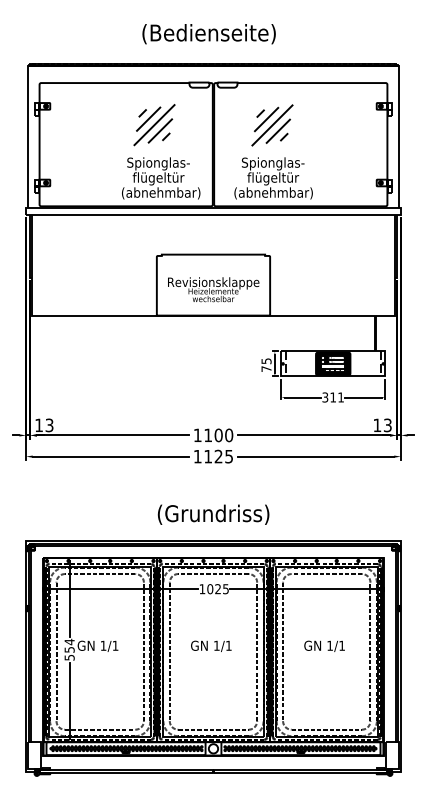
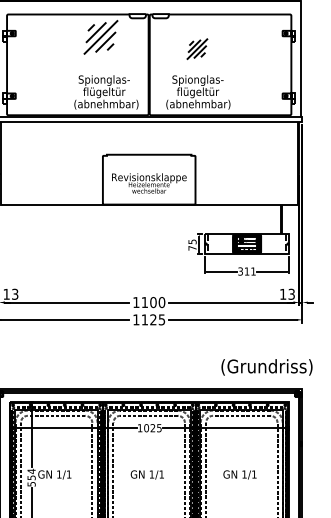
part: (154, 125) -> (100, 37), moved
part: (272, 125) -> (197, 49), size x0.6
text: (213, 514) -> (266, 367), moved

